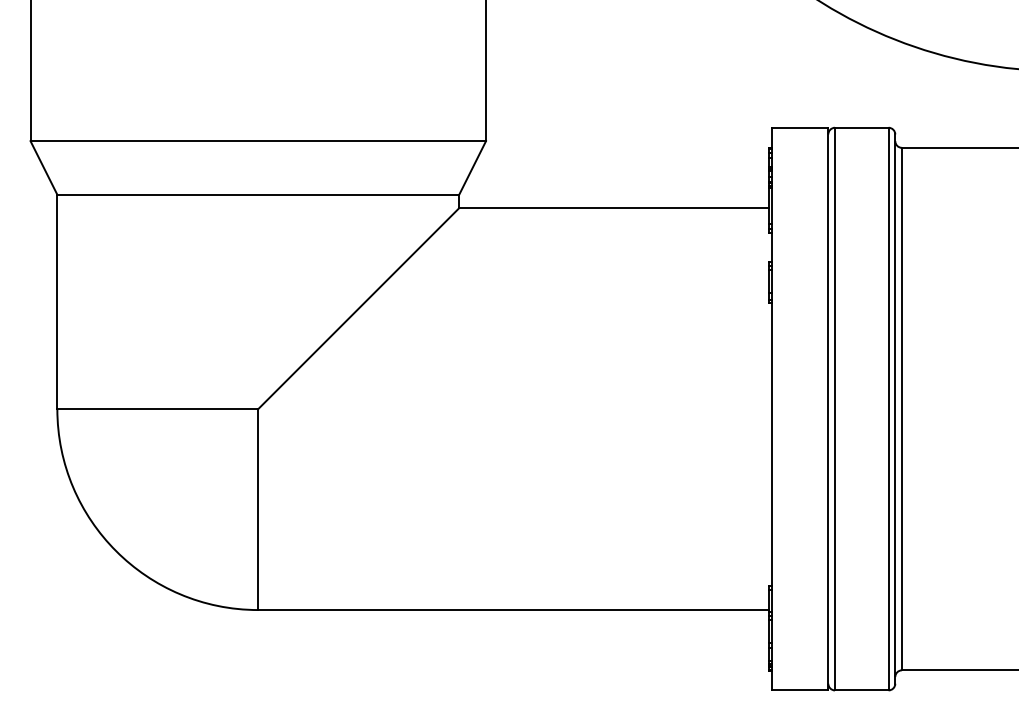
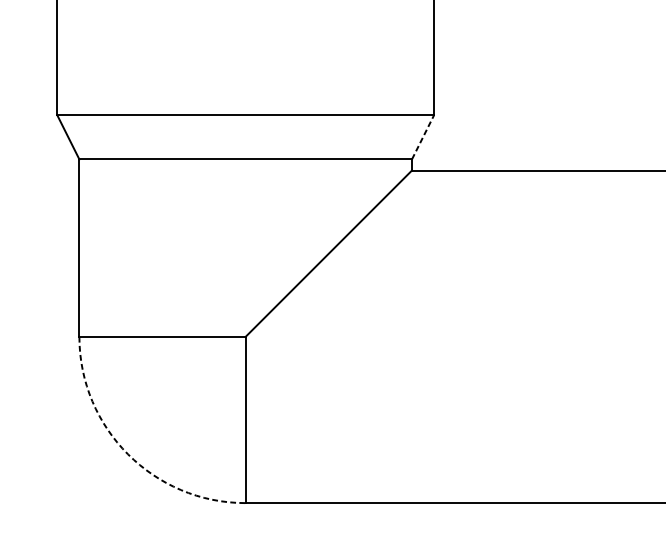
line: (472, 167) -> (422, 136), solid -> dashed
arc: (116, 551) -> (128, 454), solid -> dashed

